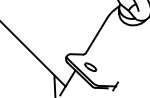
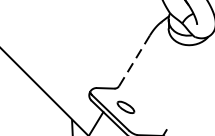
line: (96, 35) -> (134, 60), solid -> dashed

